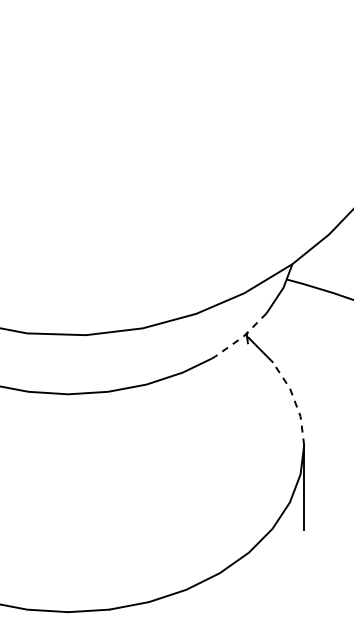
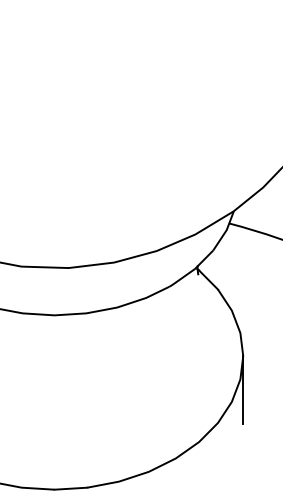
line: (240, 338) -> (192, 270), dashed -> solid
line: (294, 401) -> (235, 321), dashed -> solid

